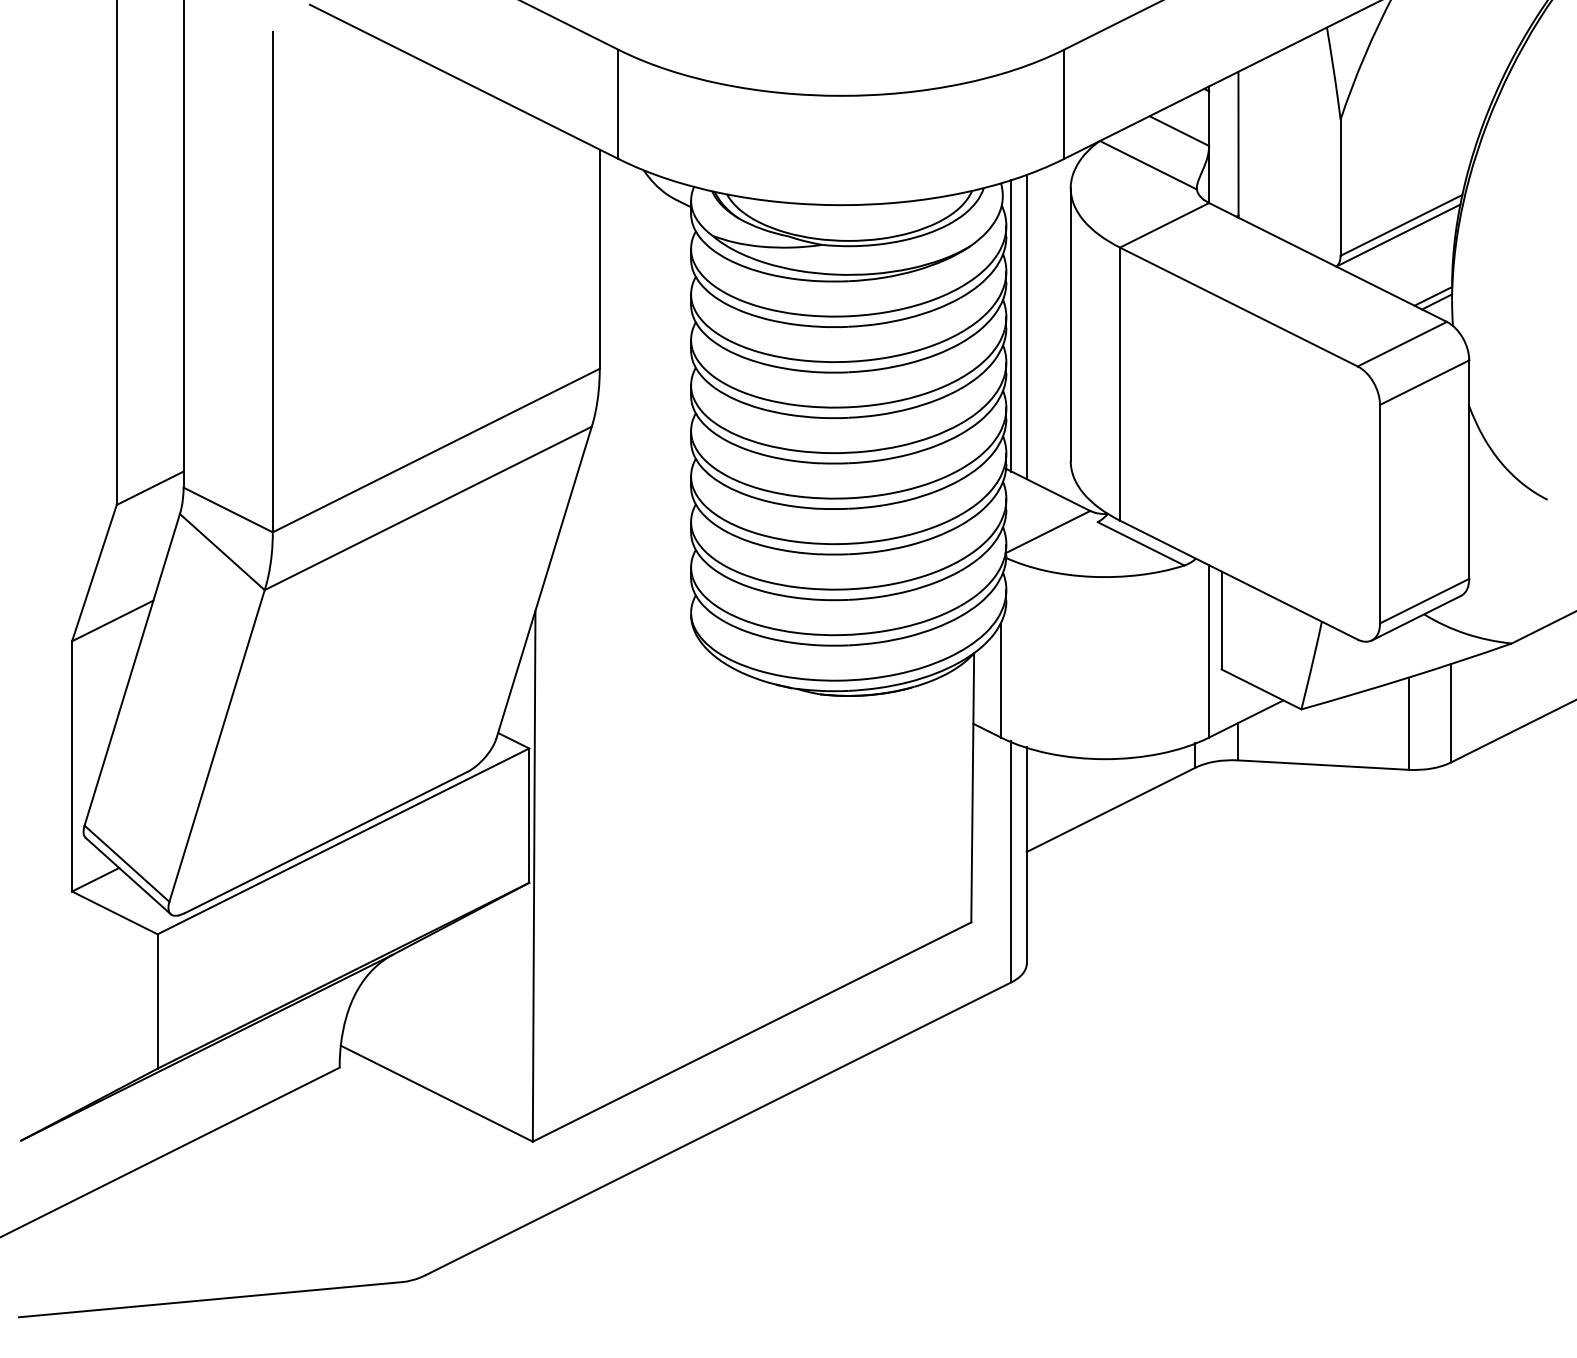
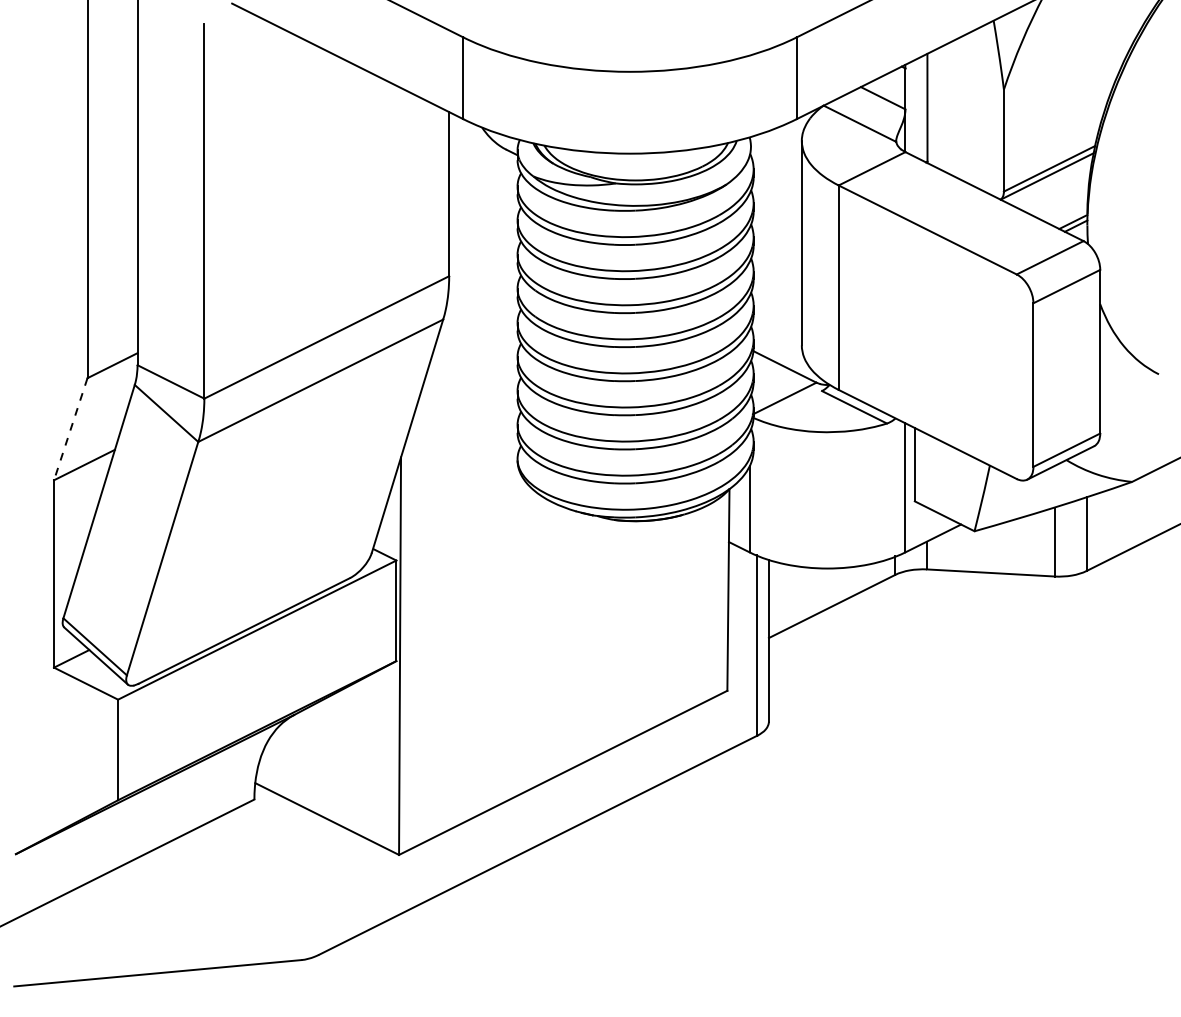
line: (1011, 325) -> (757, 243), removed
line: (1026, 326) -> (768, 244), removed
line: (94, 573) -> (70, 429), solid -> dashed

